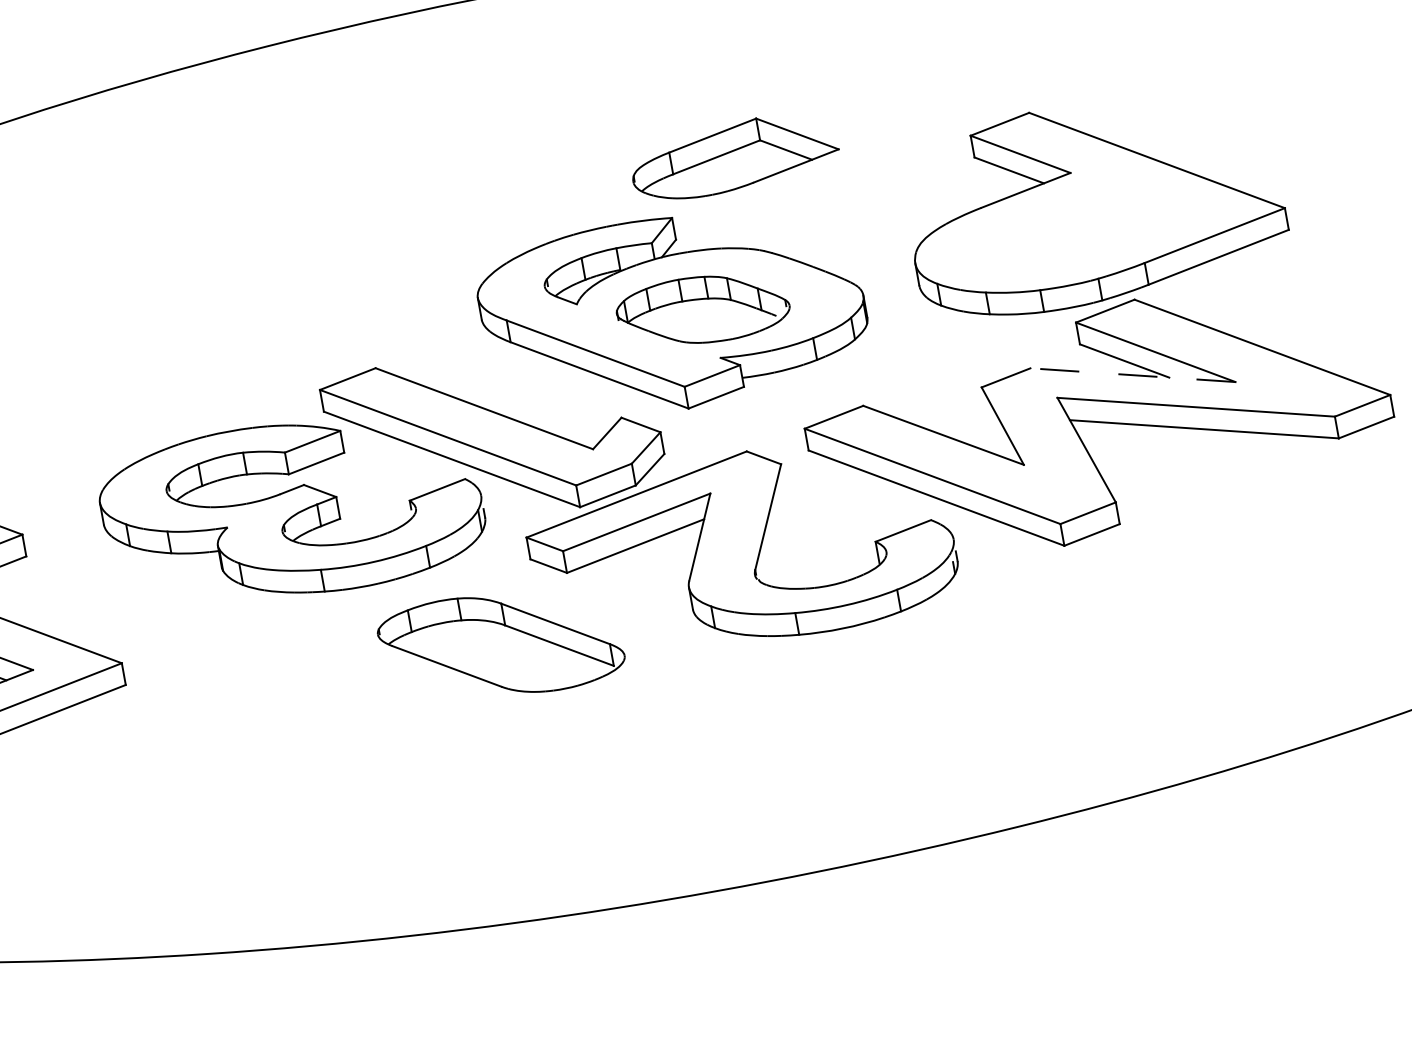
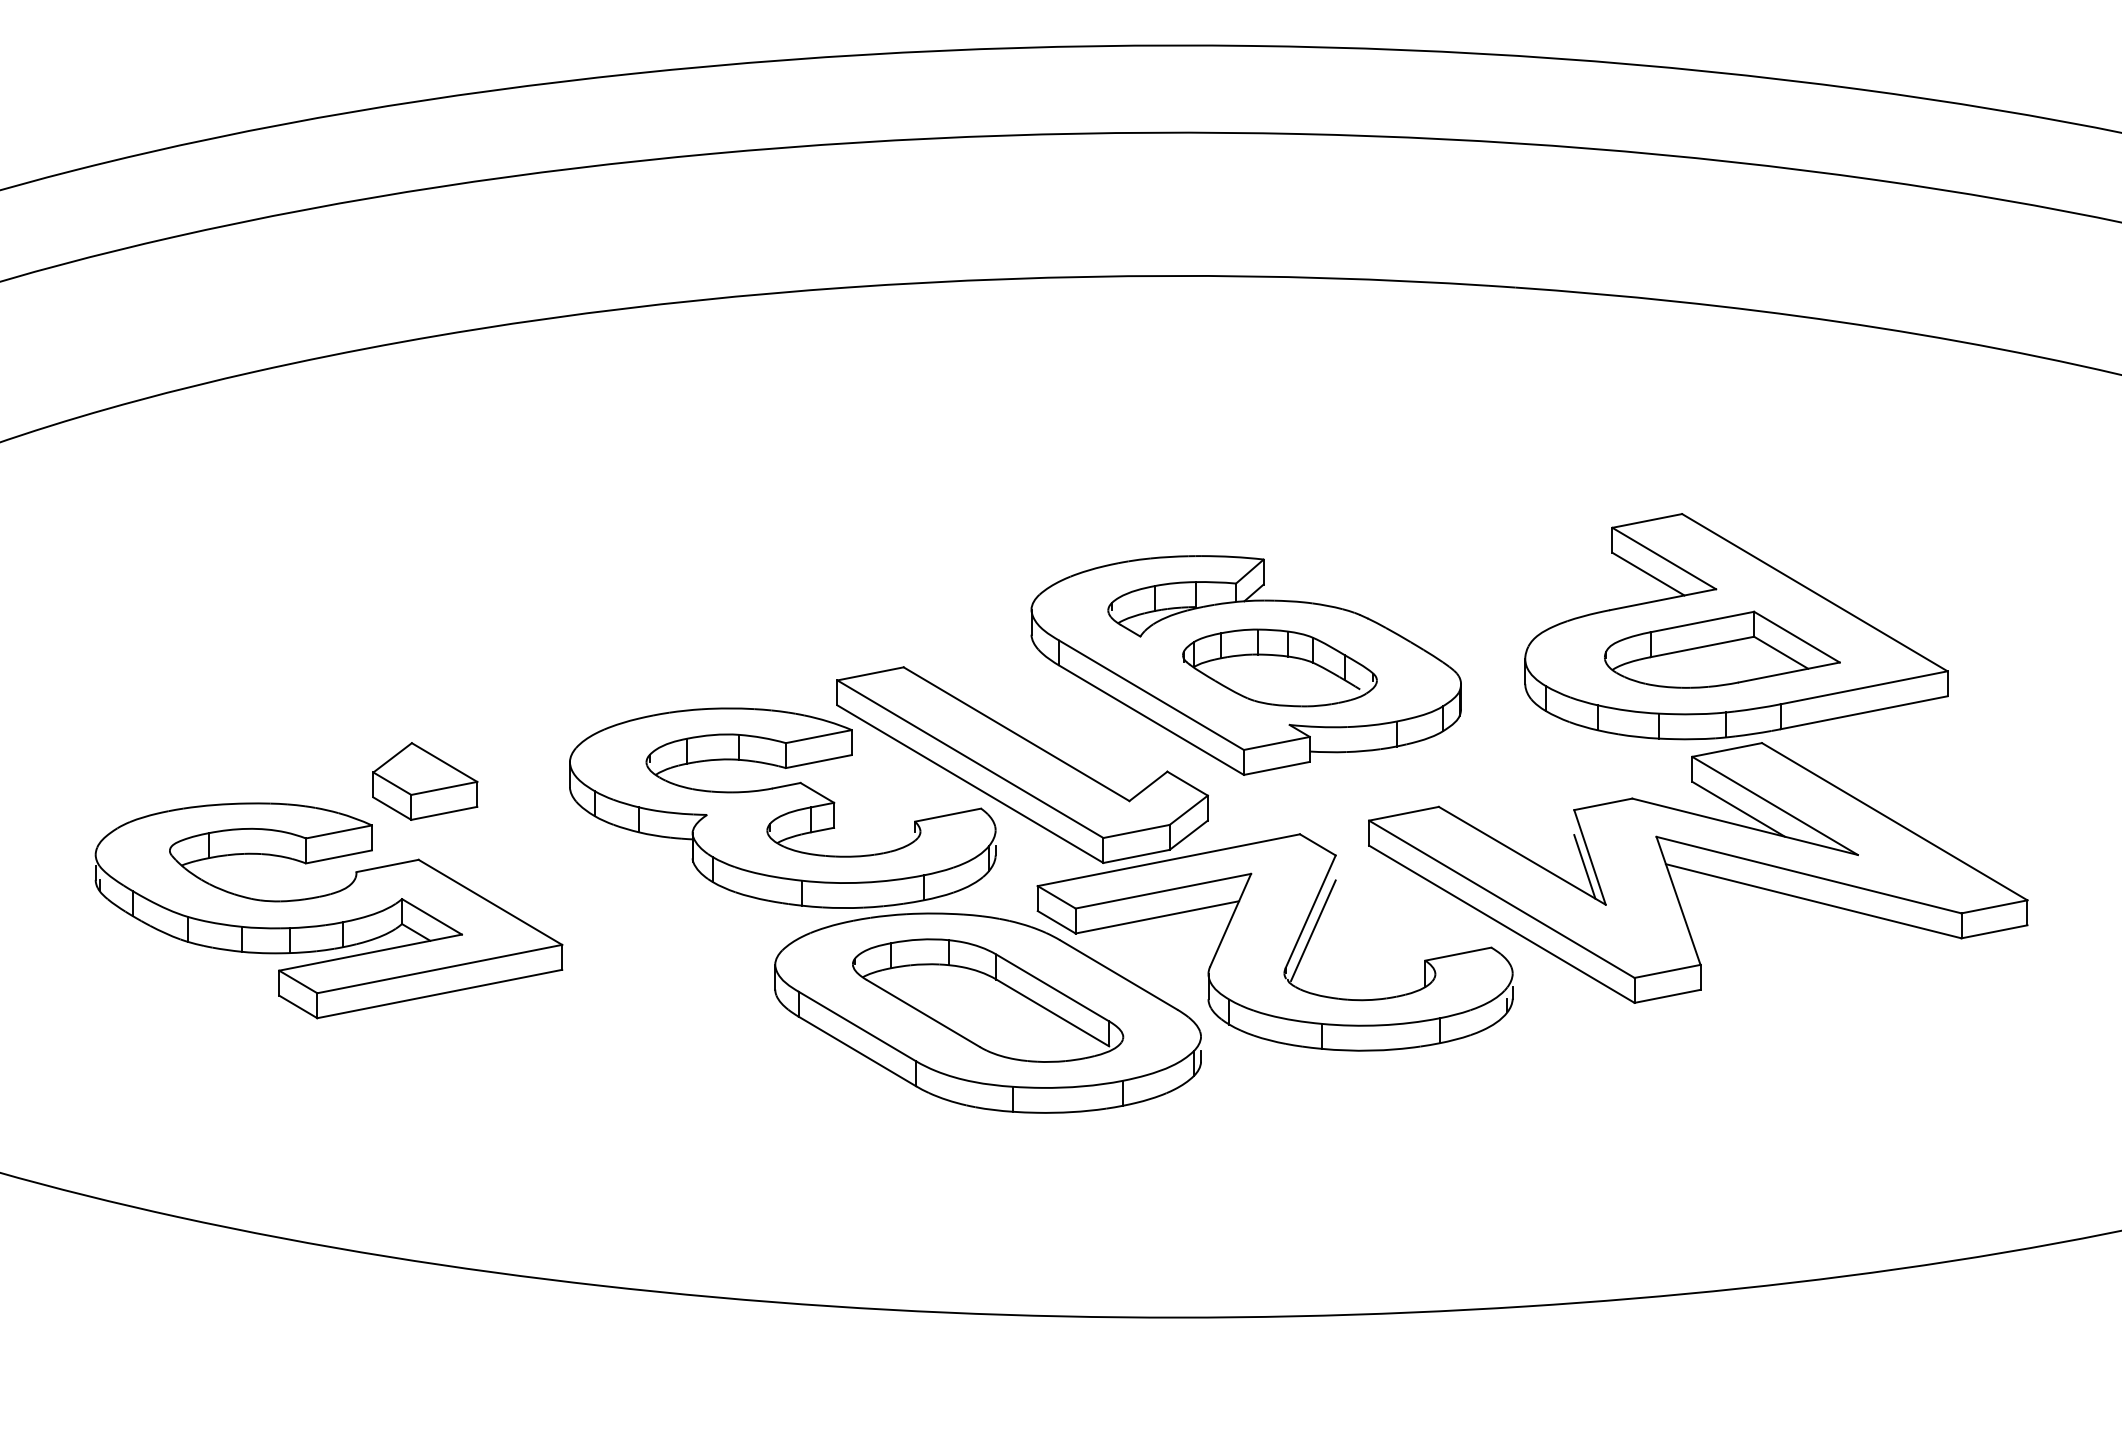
part: (734, 156) -> (1722, 649), moved
line: (1132, 375) -> (1744, 826), dashed -> solid
line: (999, 434) -> (1584, 866), added
line: (773, 533) -> (1313, 930), added
part: (502, 655) -> (987, 1012), added

